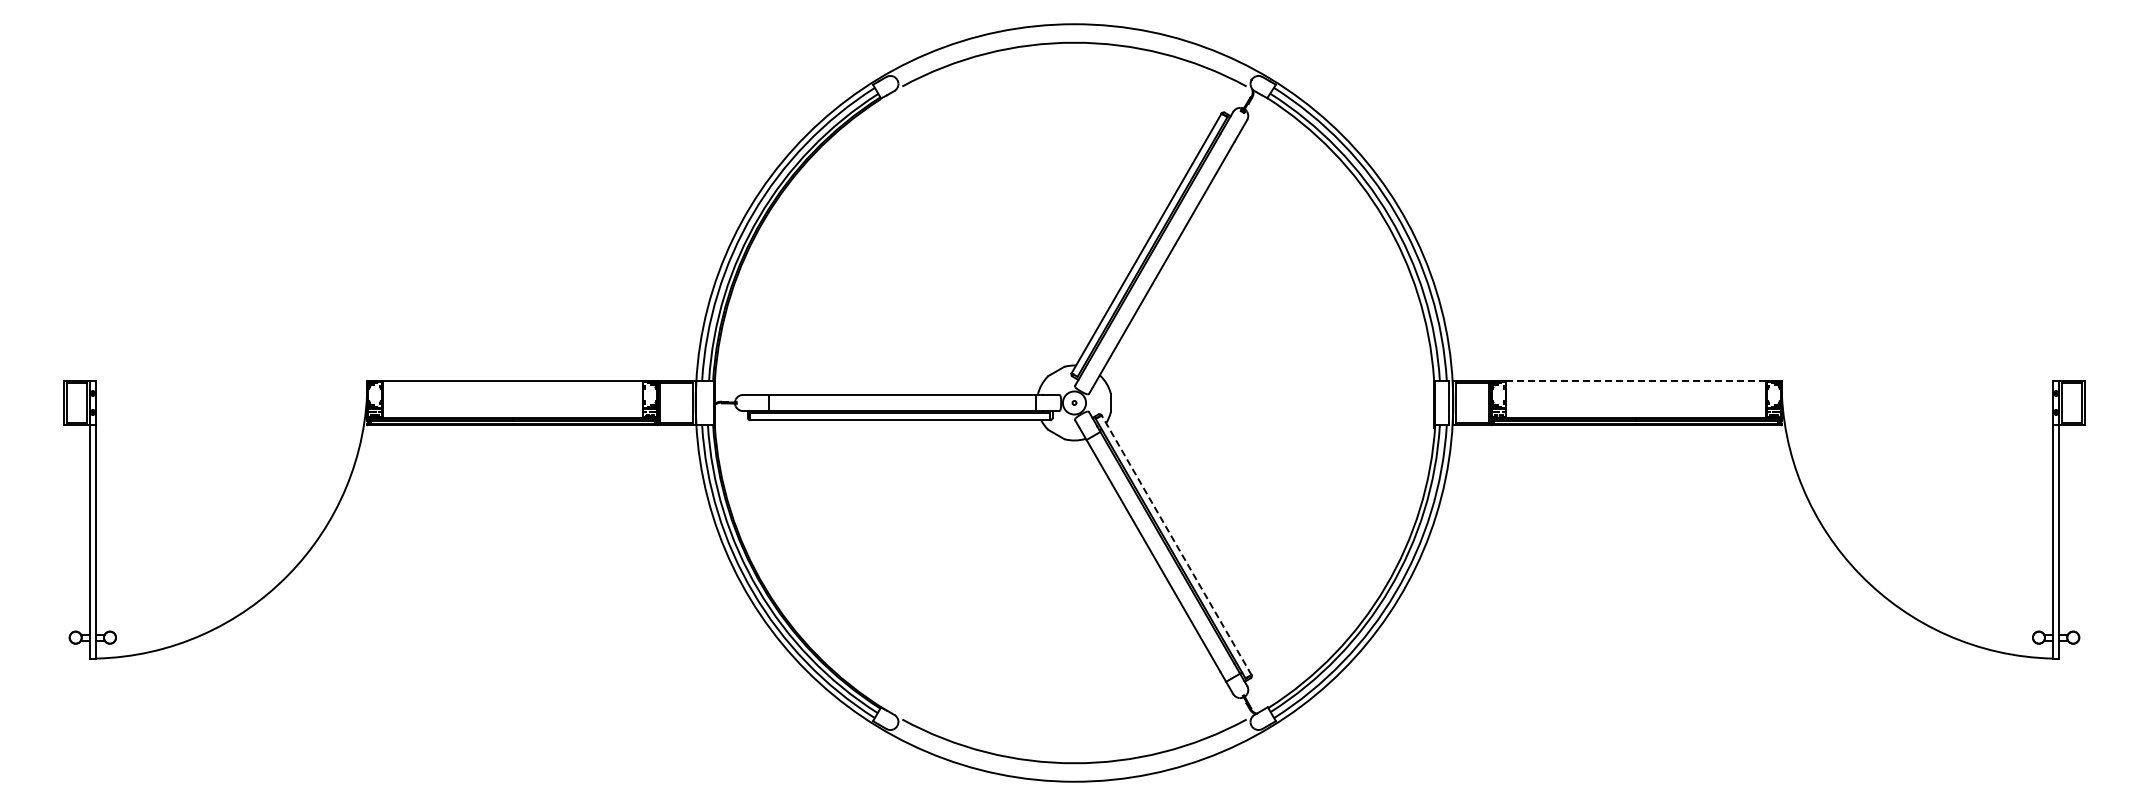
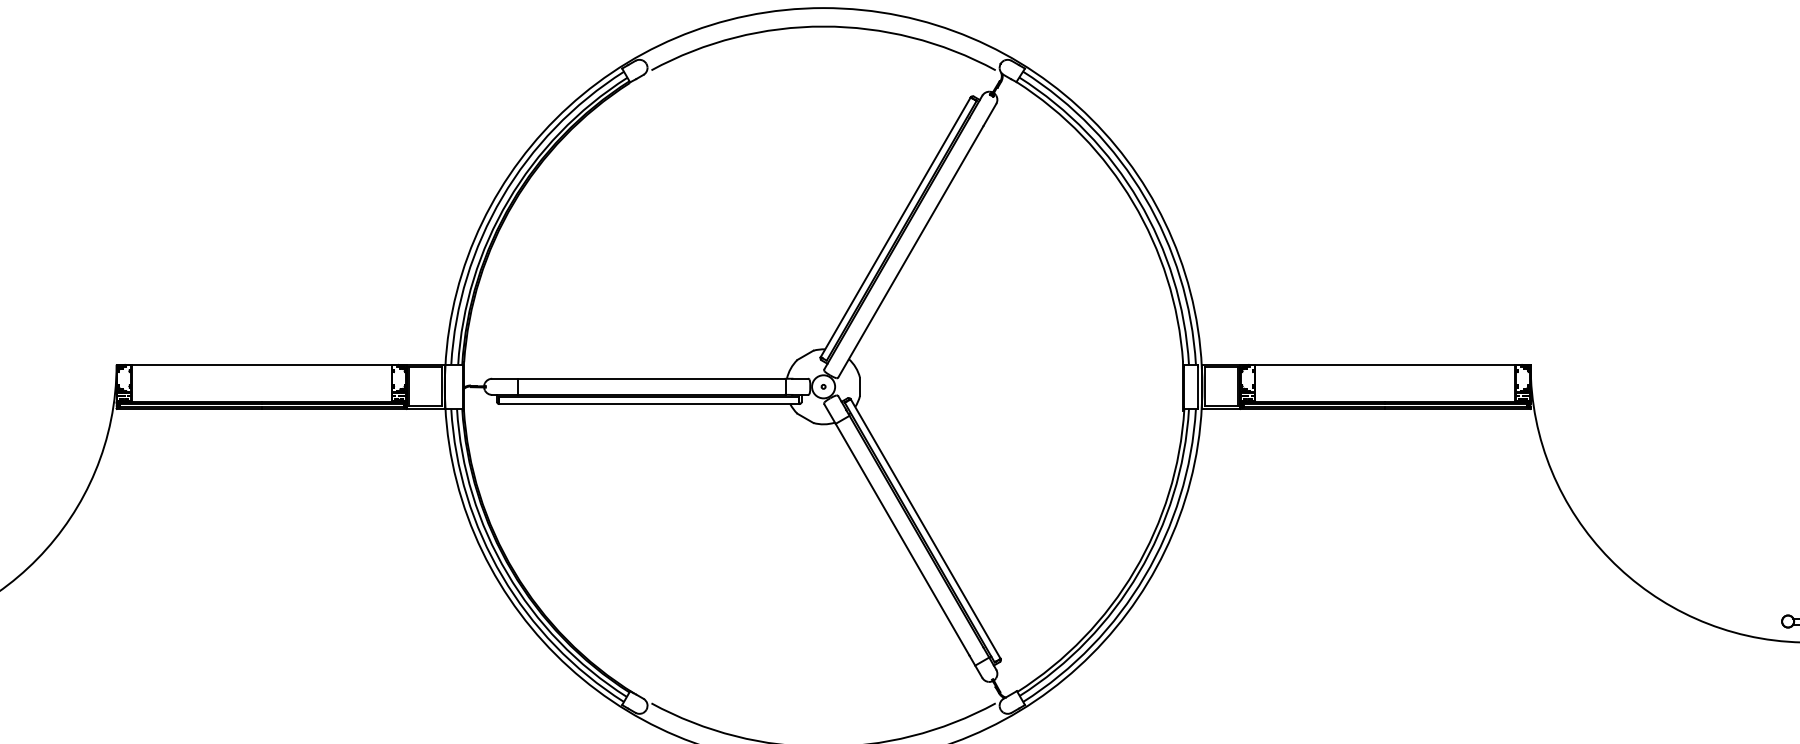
line: (1635, 380) -> (1384, 364), dashed -> solid
line: (1176, 545) -> (925, 529), dashed -> solid

